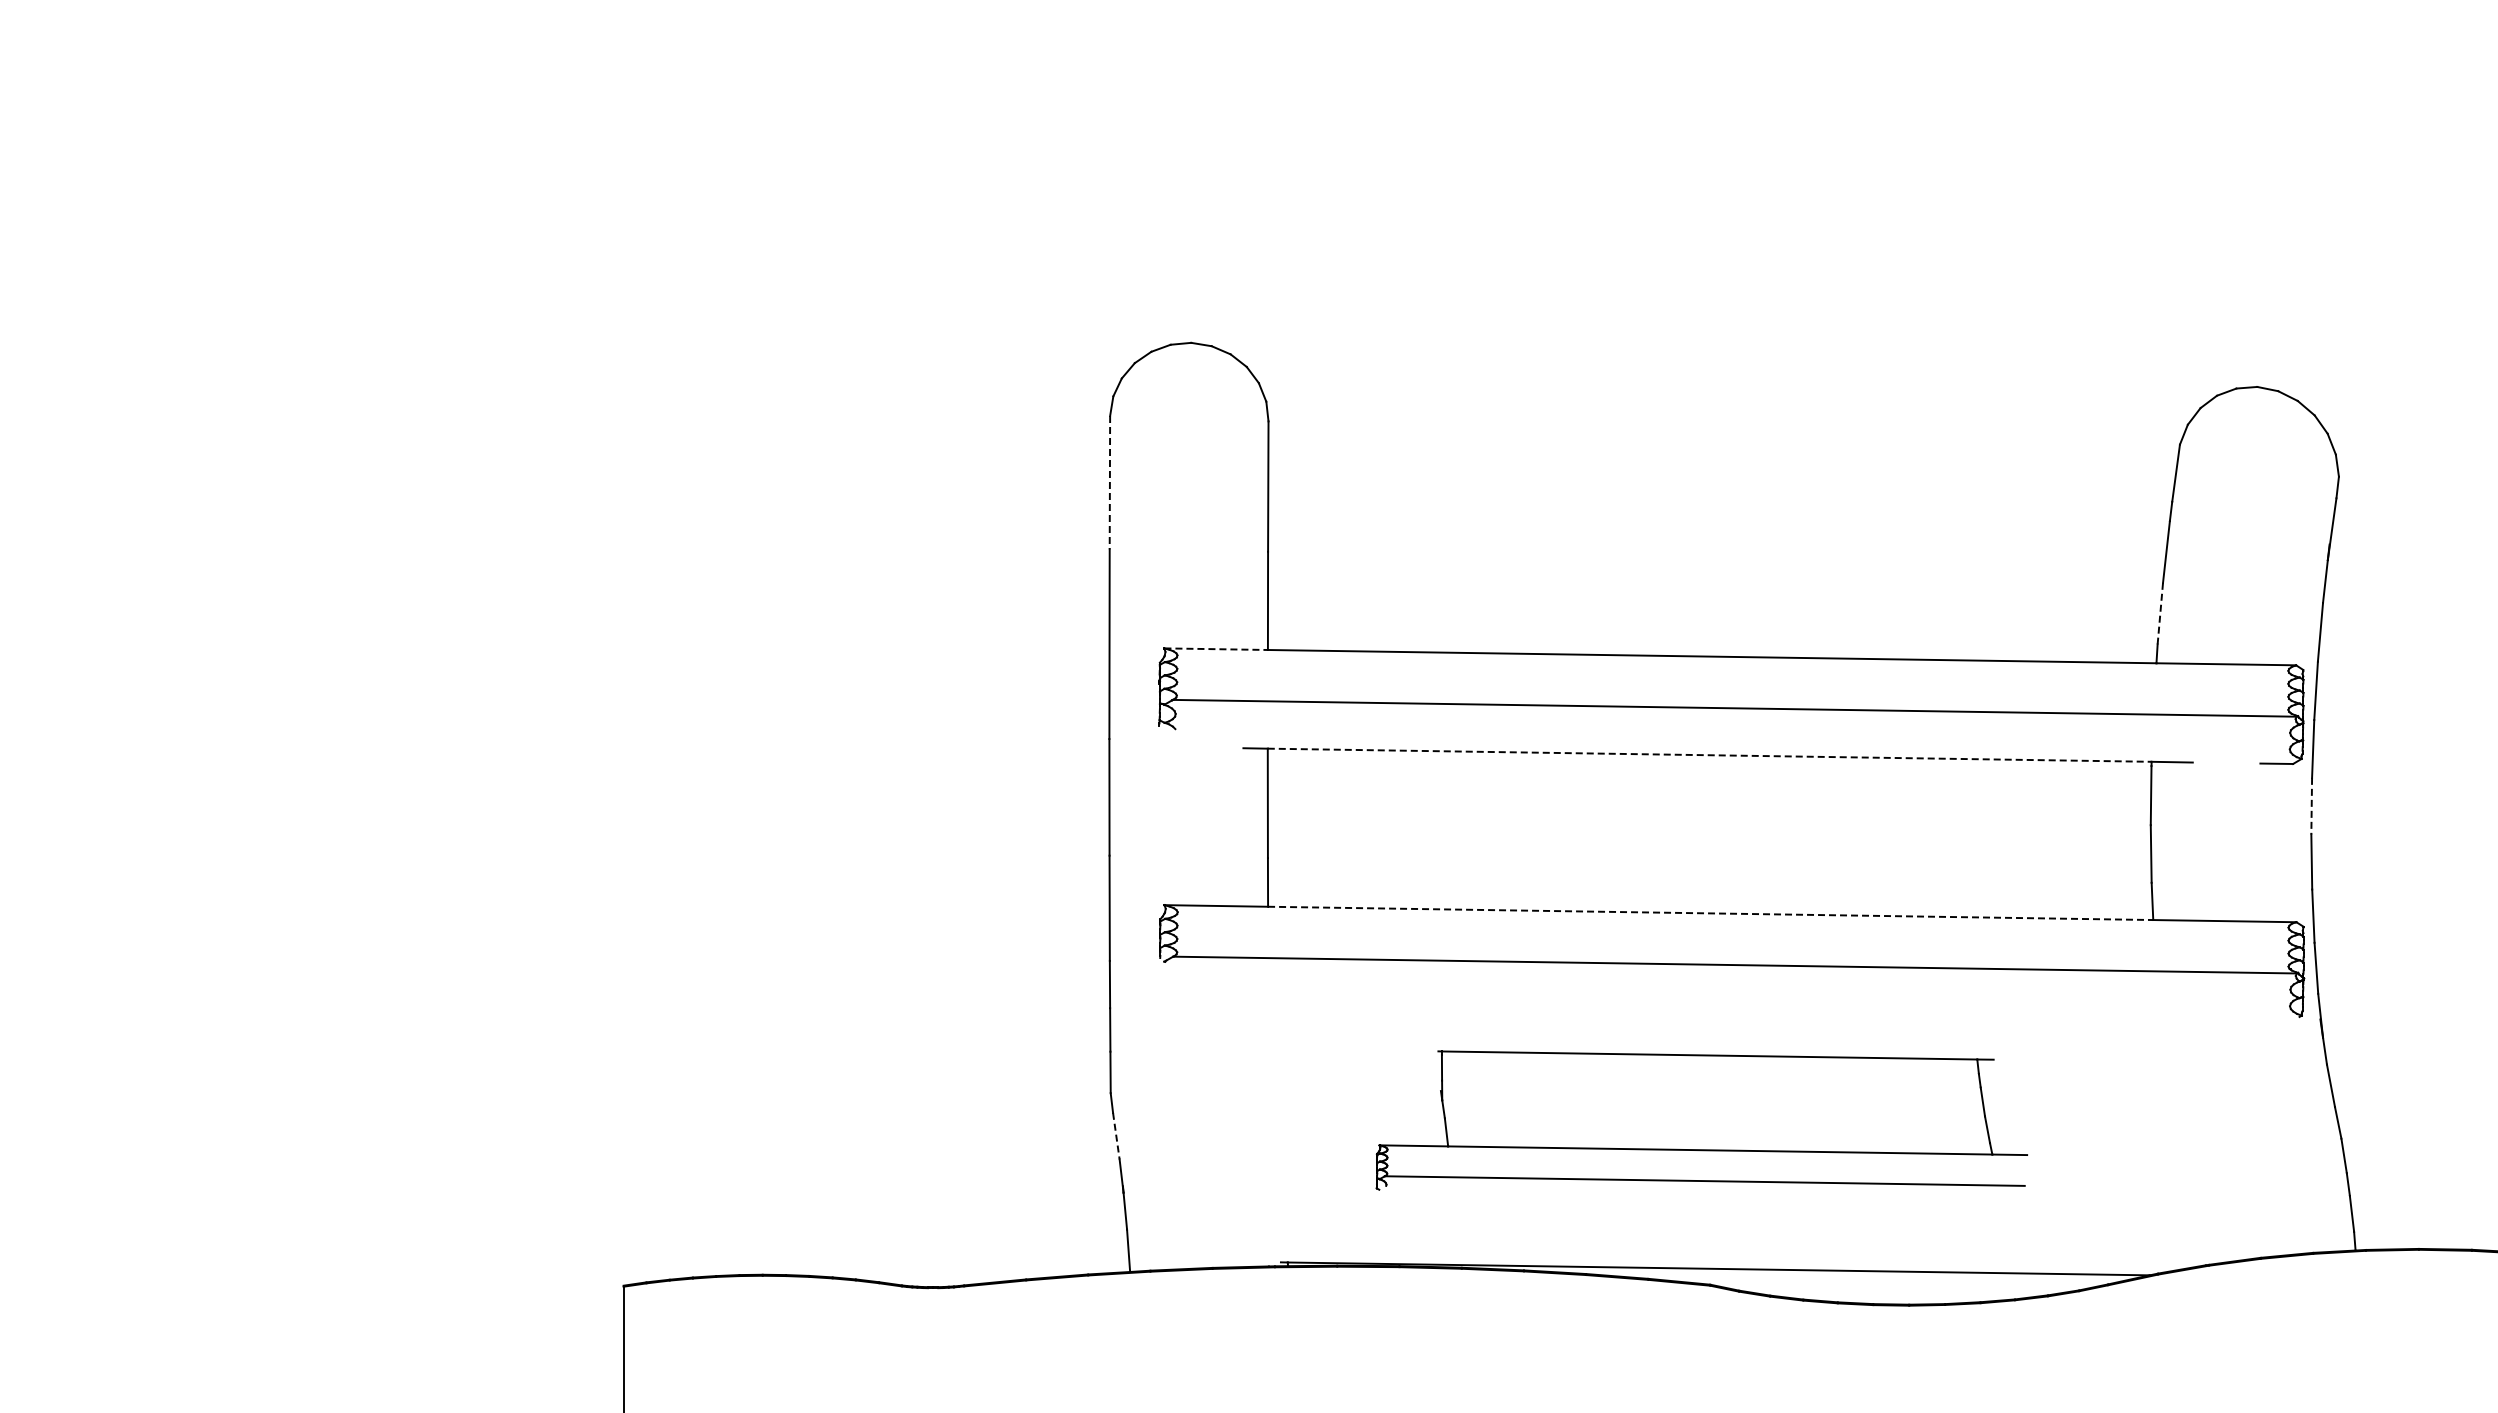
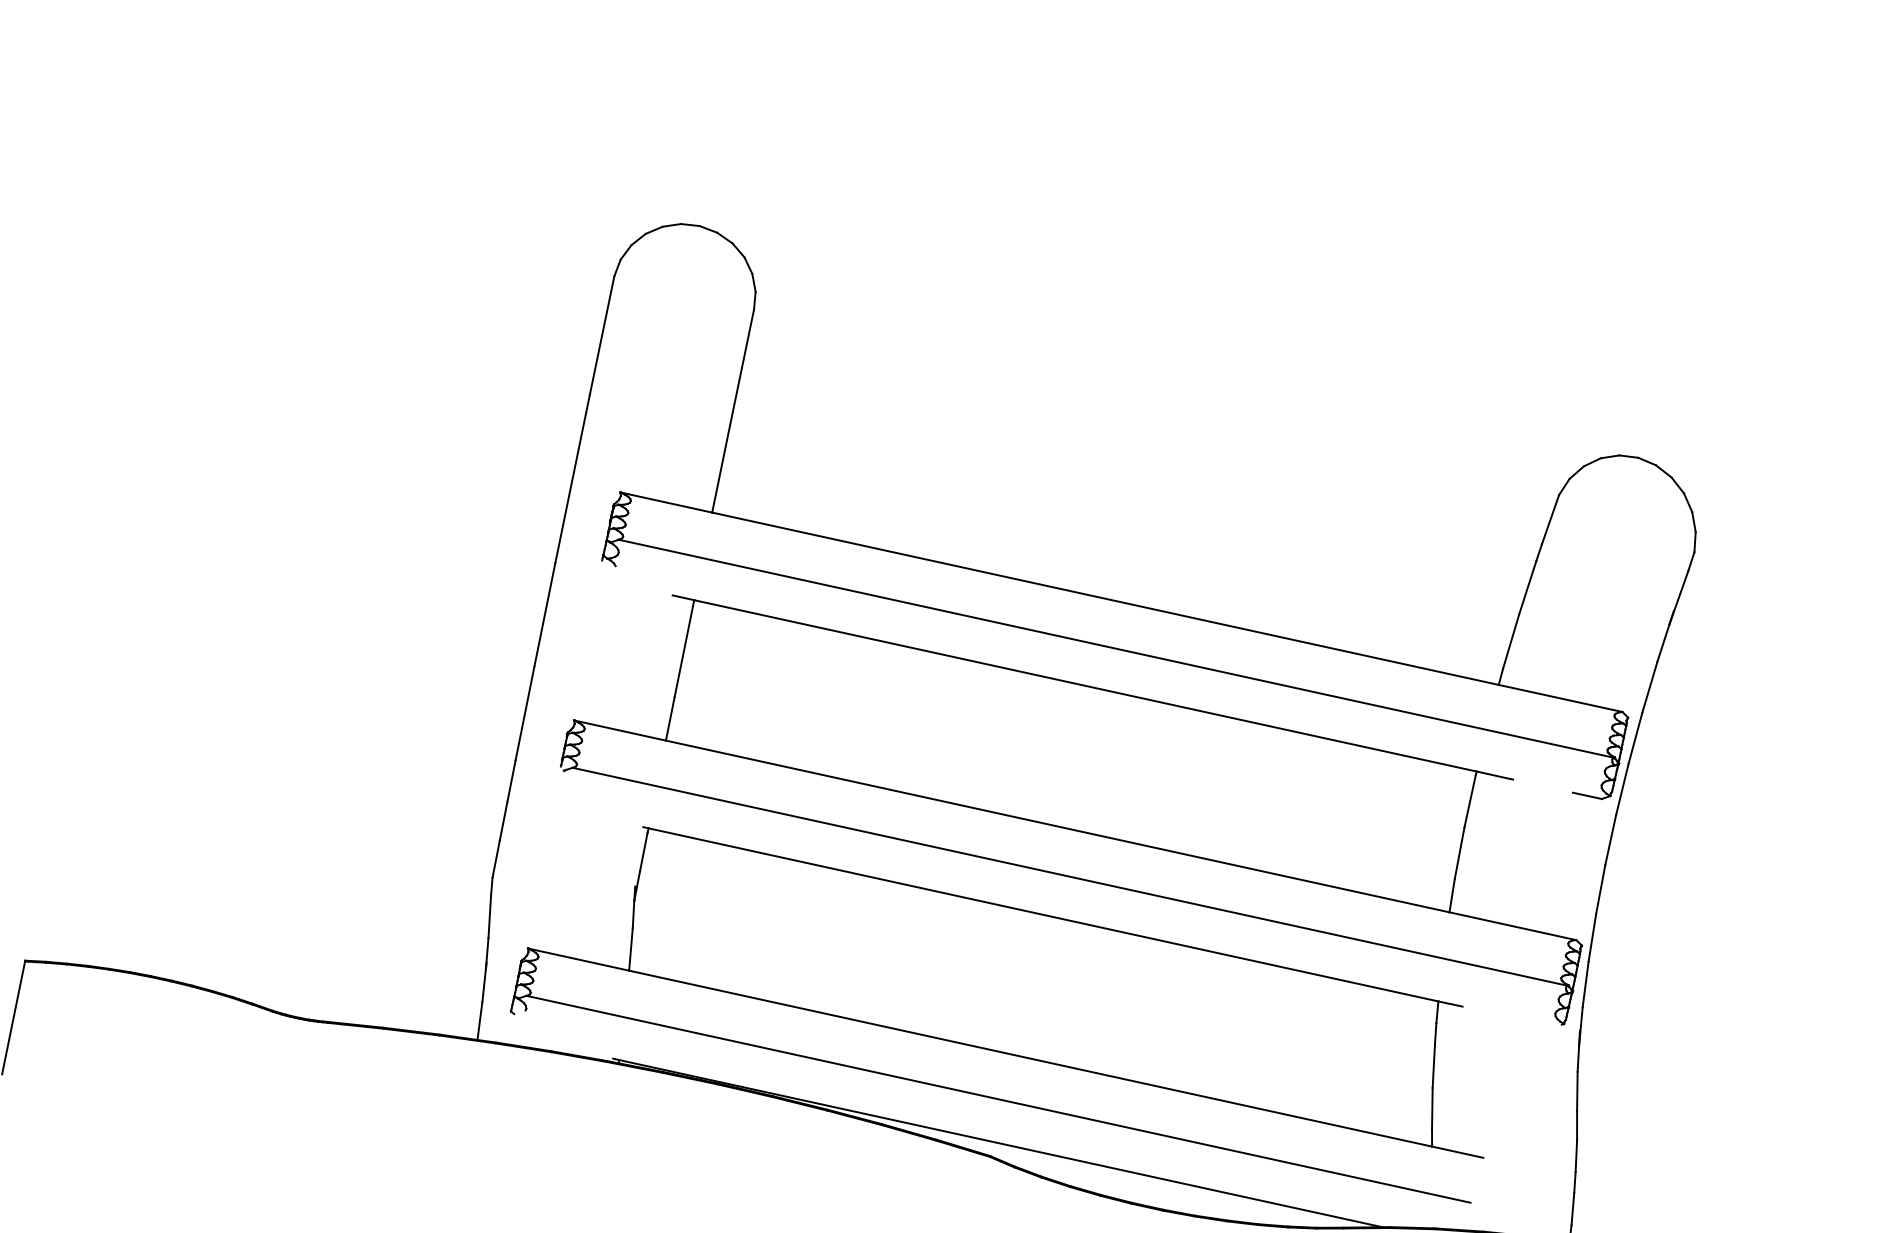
line: (1109, 482) -> (601, 335), dashed -> solid
line: (2160, 613) -> (1511, 641), dashed -> solid
line: (1216, 649) -> (666, 502), dashed -> solid
line: (1709, 755) -> (1085, 686), dashed -> solid
line: (2311, 806) -> (1610, 840), dashed -> solid
line: (1710, 913) -> (1057, 826), dashed -> solid
part: (1701, 1120) -> (1012, 1008), size x1.67
line: (1116, 1136) -> (489, 917), dashed -> solid

